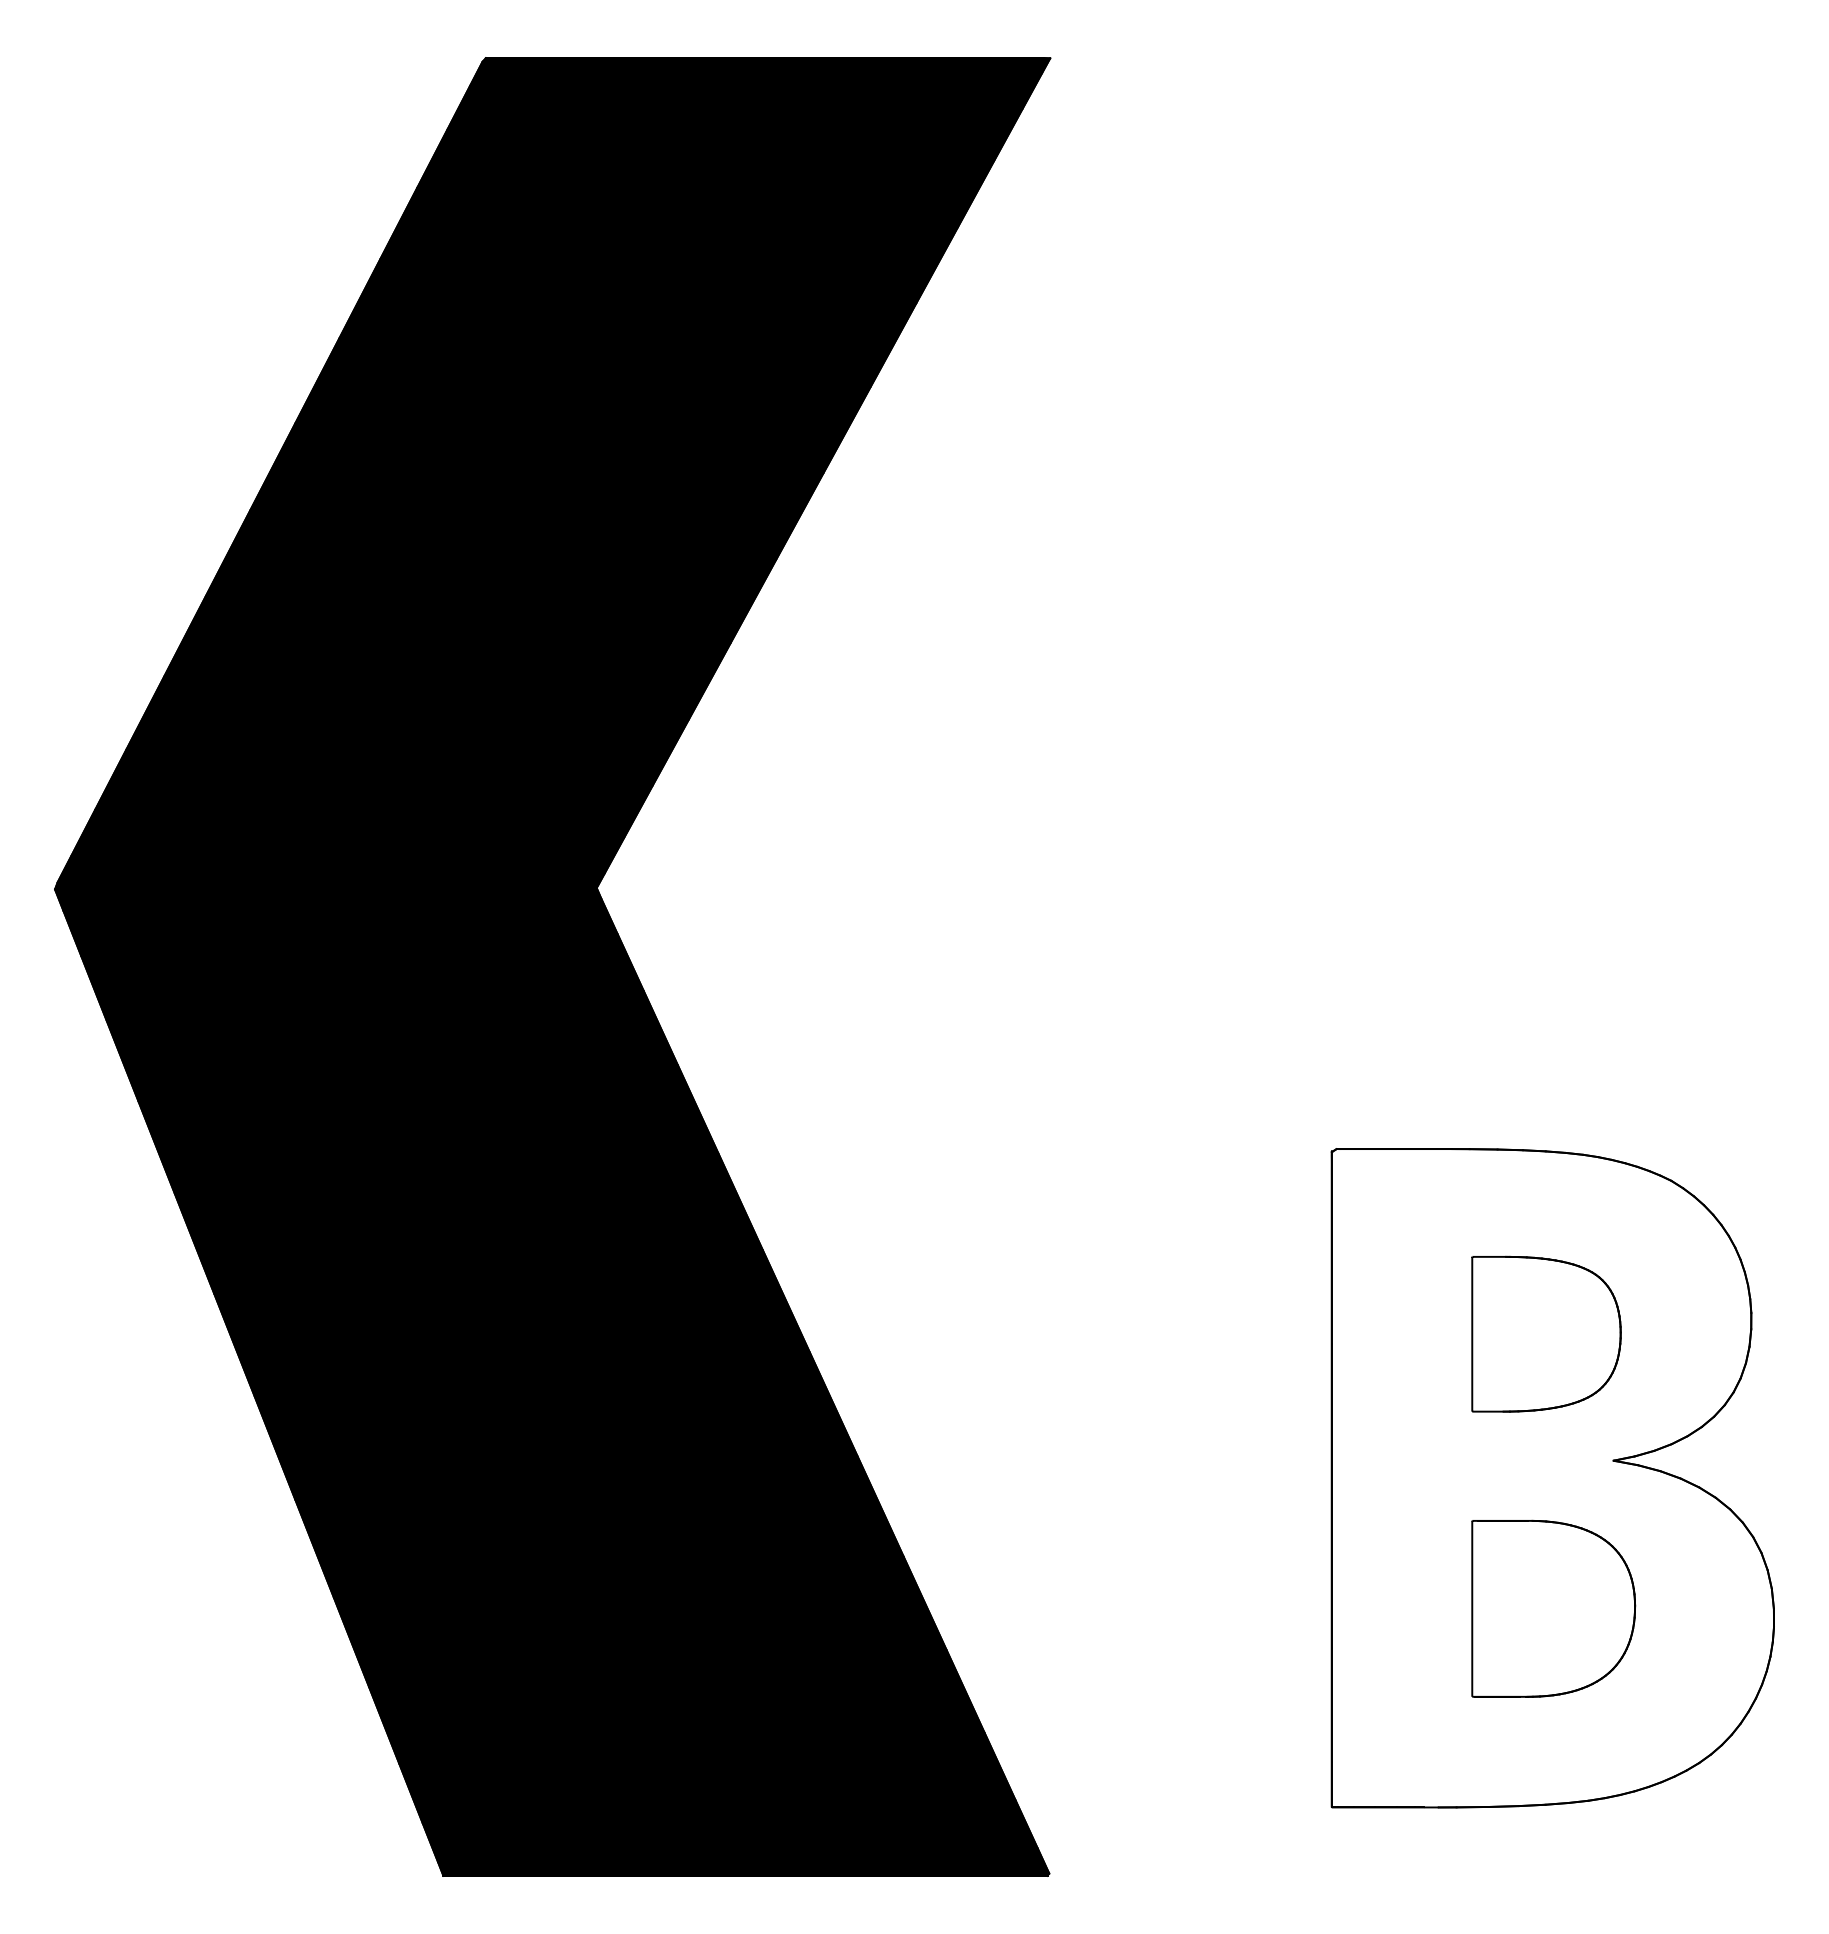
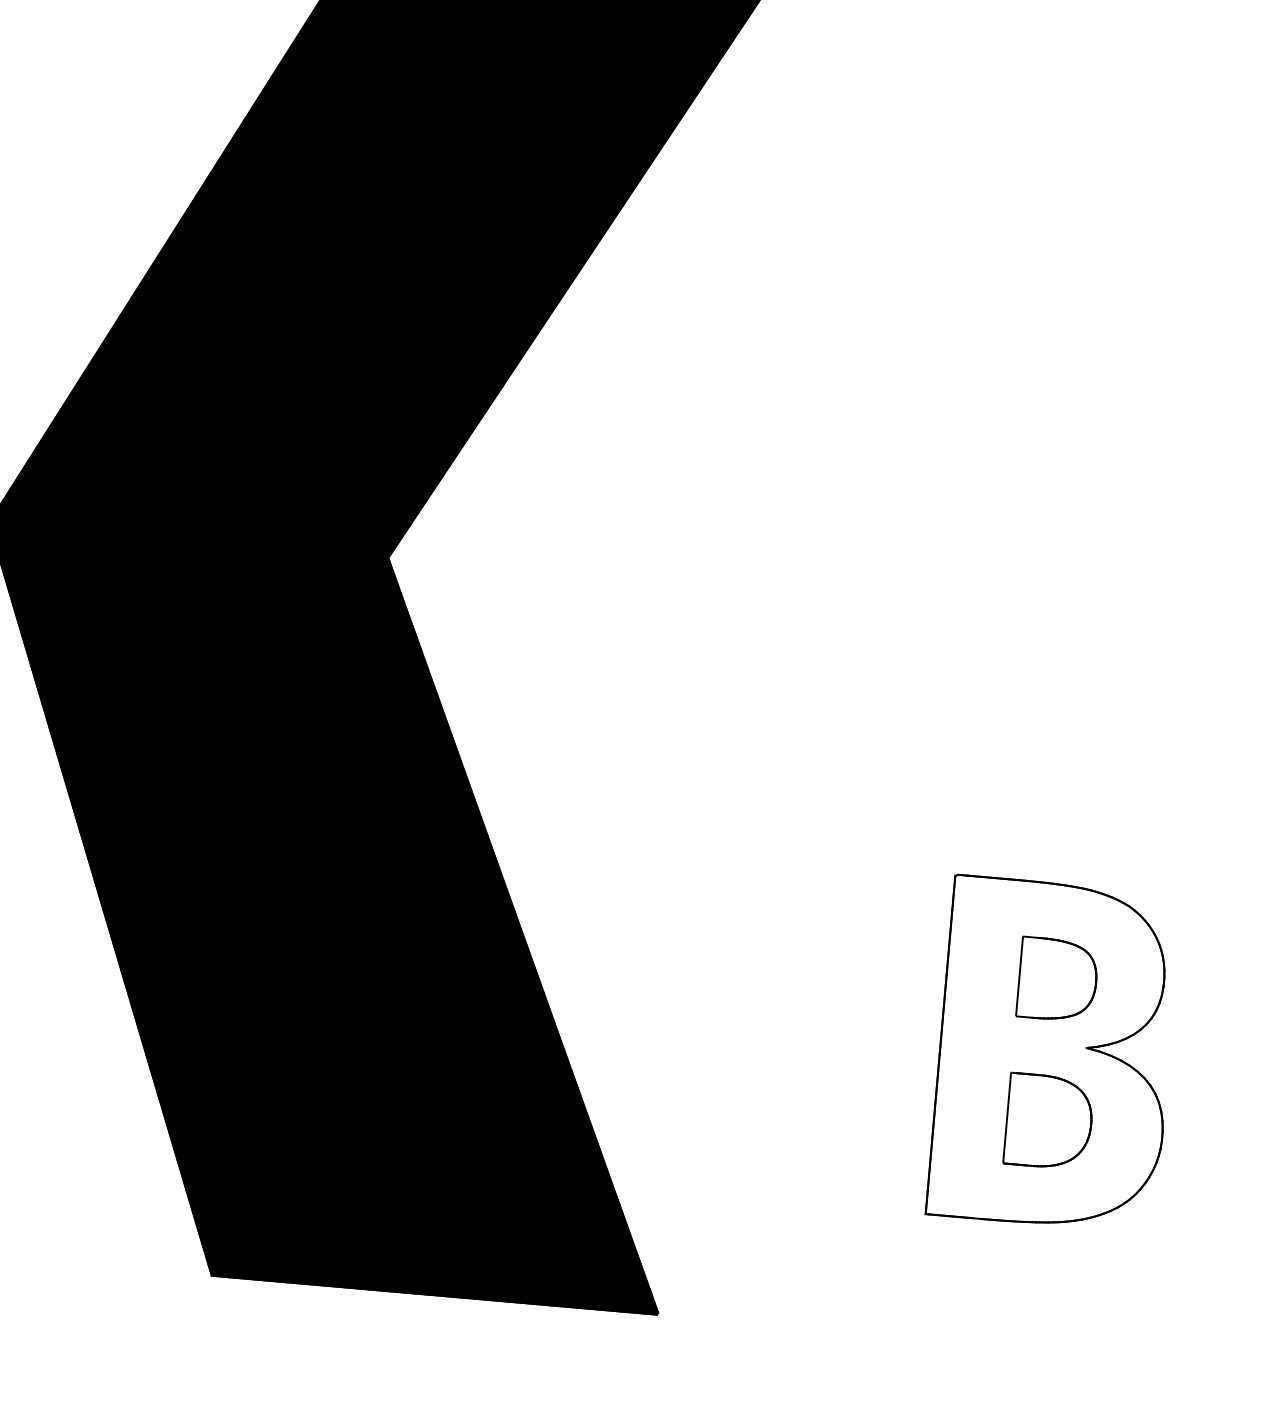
part: (1552, 1478) -> (1054, 1054), size x0.7

